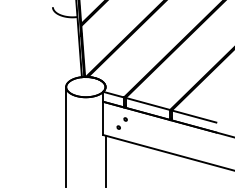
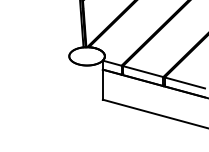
part: (121, 123) -> (119, 89), removed
line: (66, 136) -> (69, 101), removed
line: (105, 160) -> (104, 122), removed

